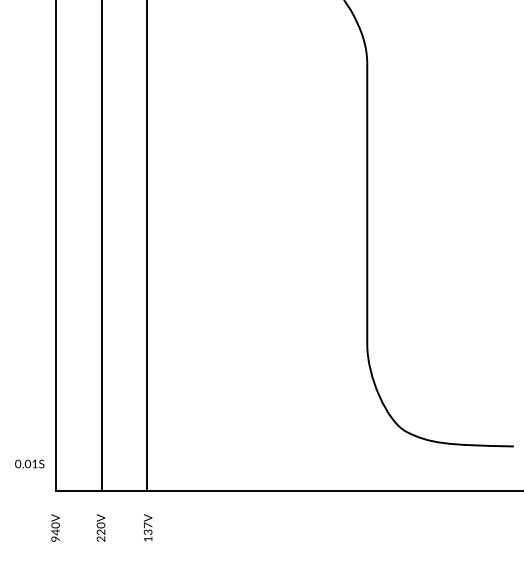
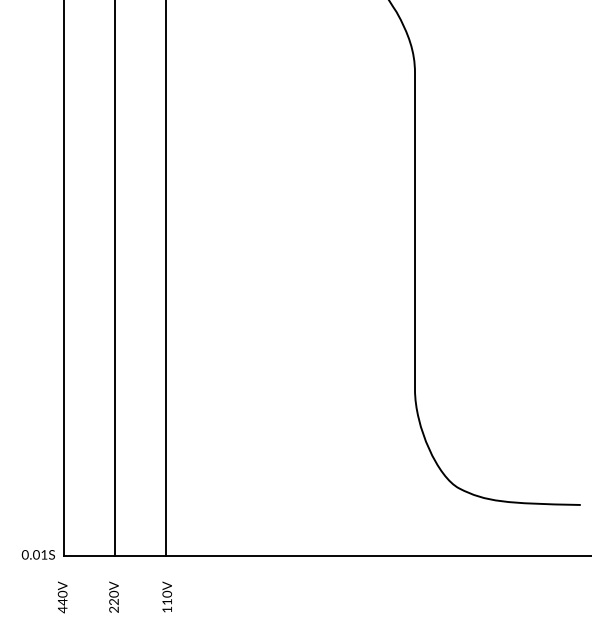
text: (28, 463) -> (37, 554), moved
text: (148, 528) -> (167, 597), 137V -> 110V
text: (55, 538) -> (62, 609), 940V -> 440V

